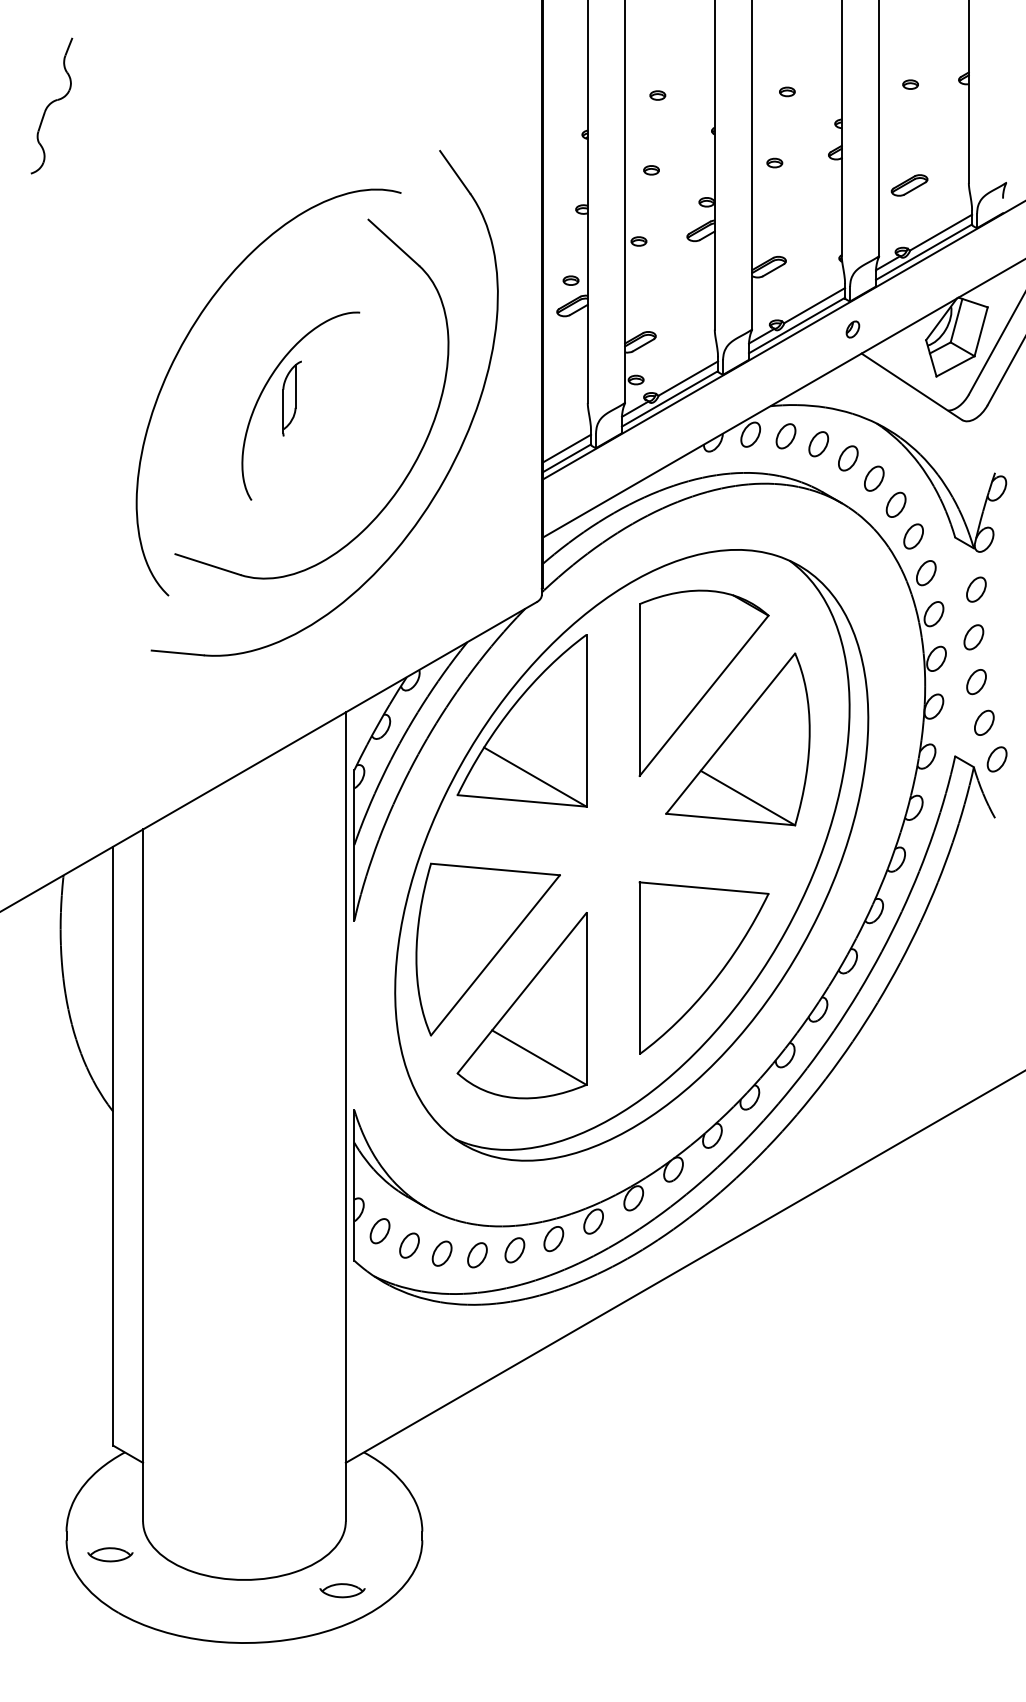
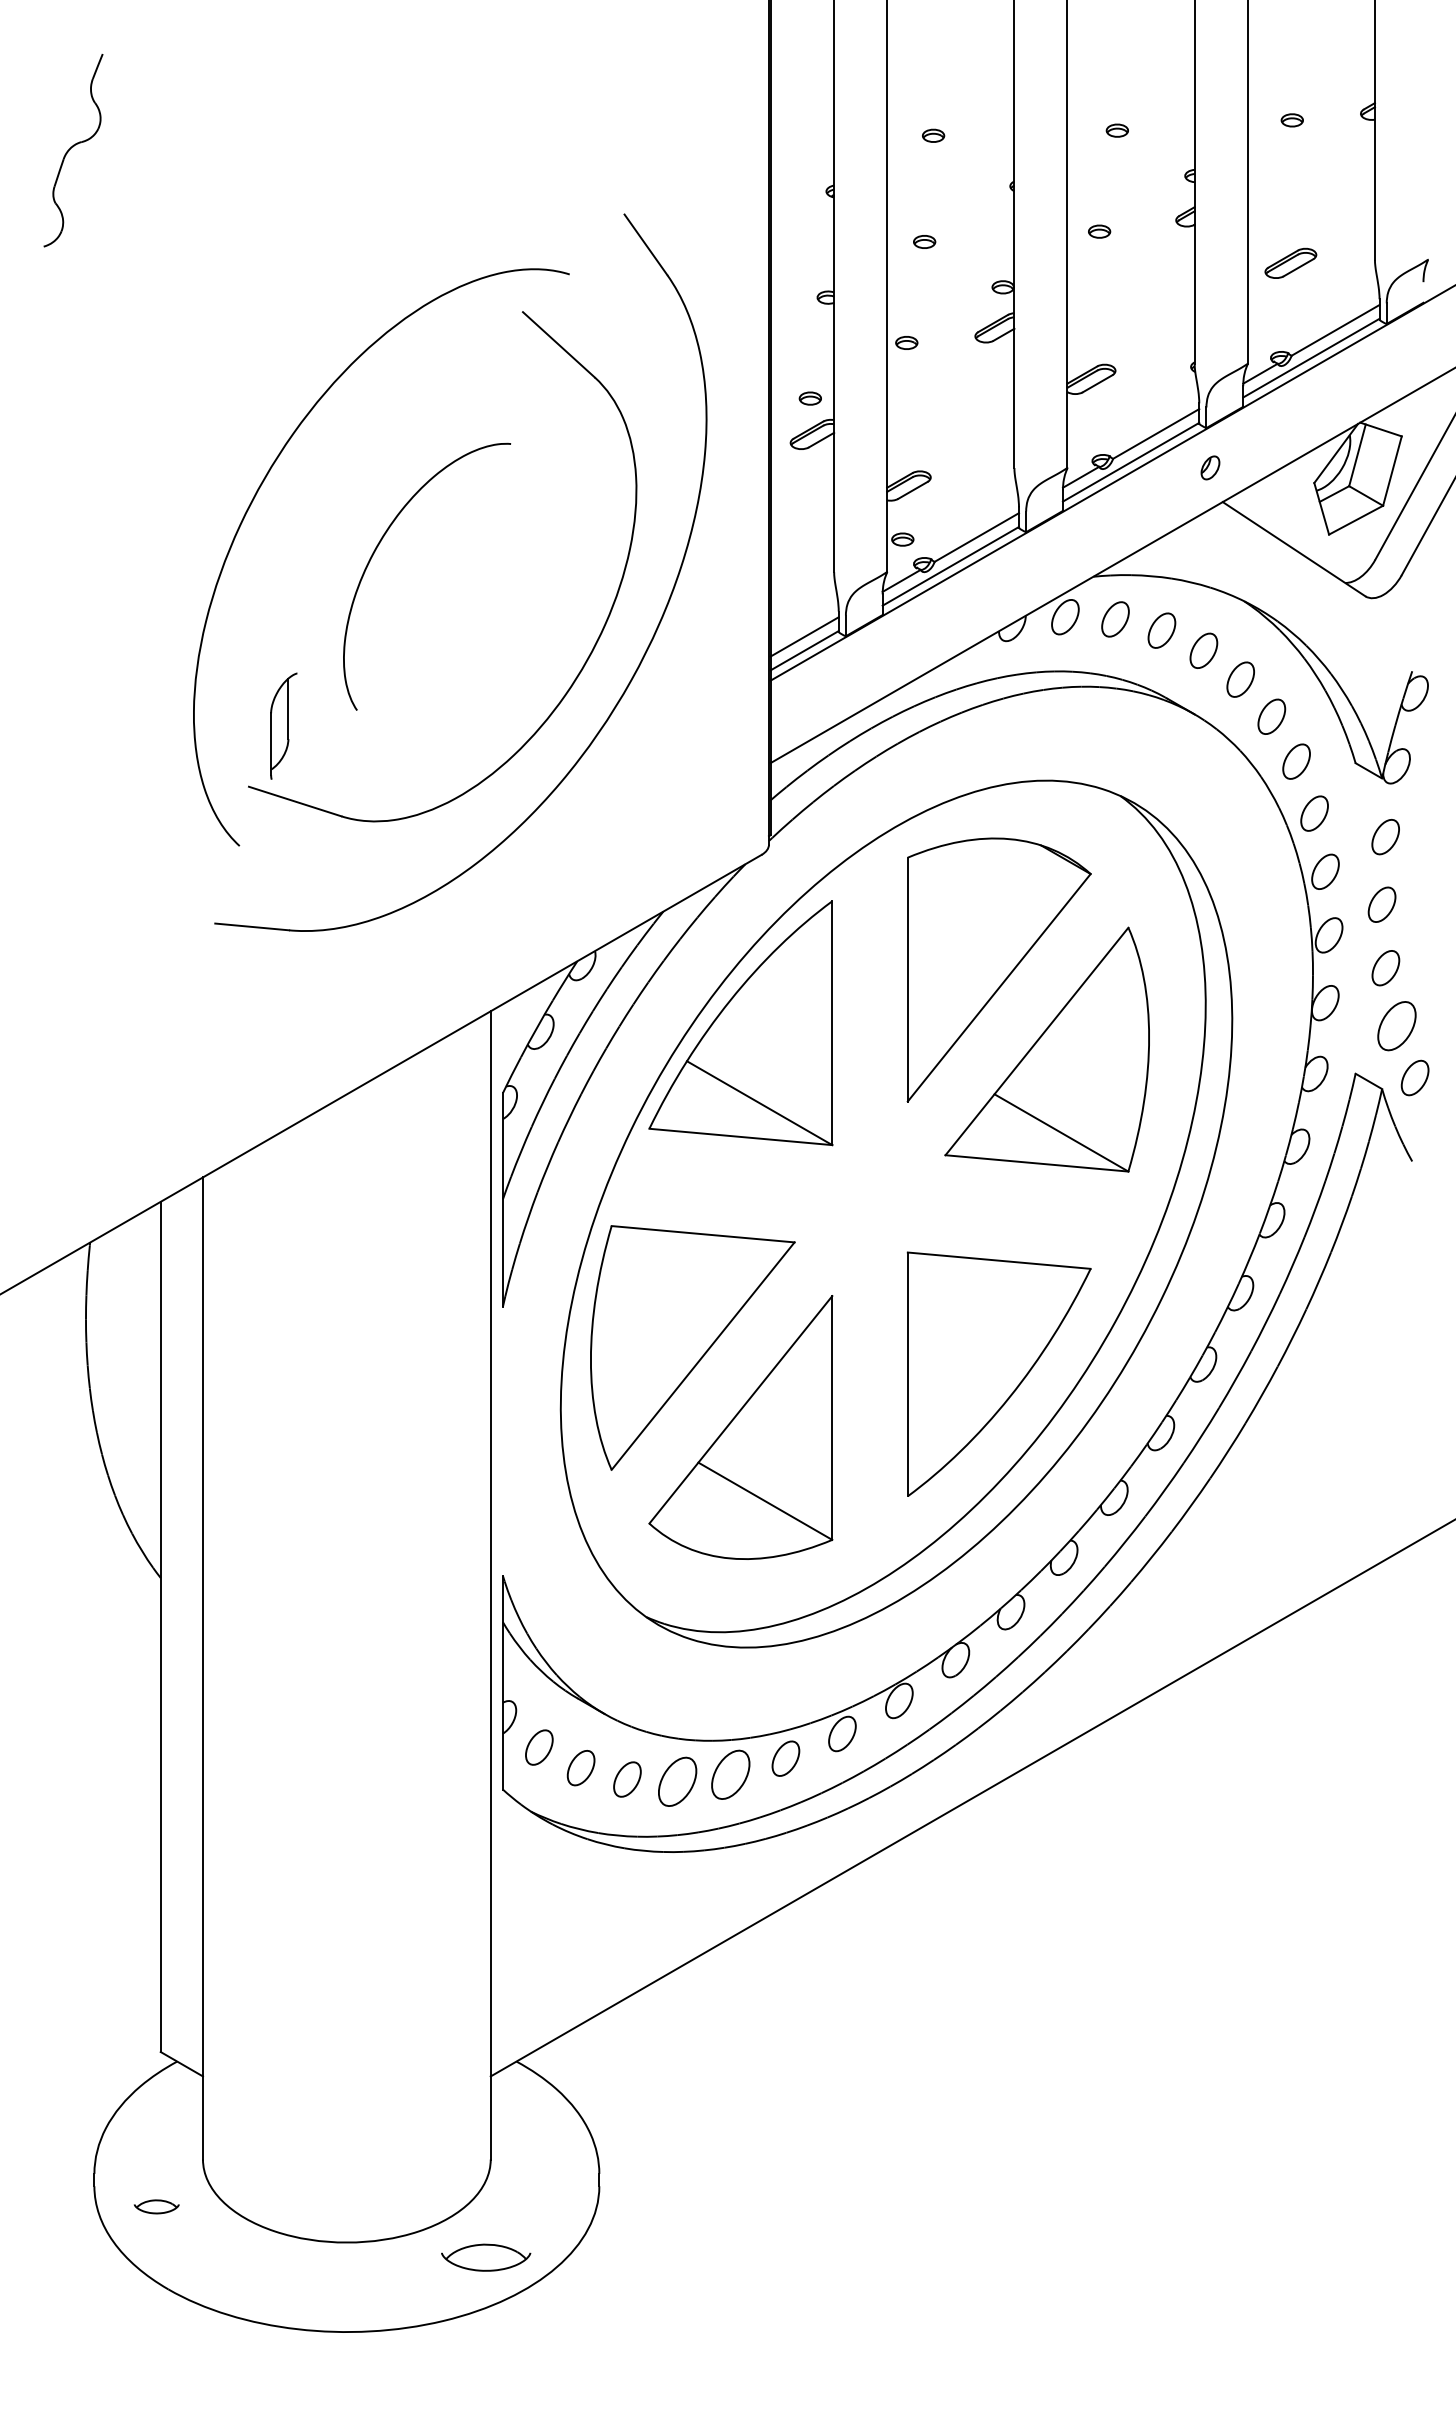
part: (292, 398) -> (283, 725), moved
part: (984, 723) -> (1396, 1026), size x1.4
part: (514, 1250) -> (730, 1774), size x1.4
part: (477, 1255) -> (677, 1781), size x1.4
part: (110, 1554) -> (156, 2206), size x0.7
part: (342, 1590) -> (485, 2257), size x1.4

